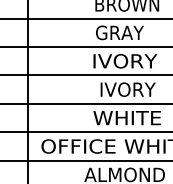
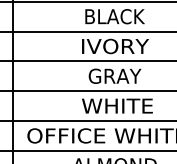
text: (124, 32) -> (114, 16), GRAY -> BLACK
text: (127, 89) -> (117, 76), IVORY -> GRAY

